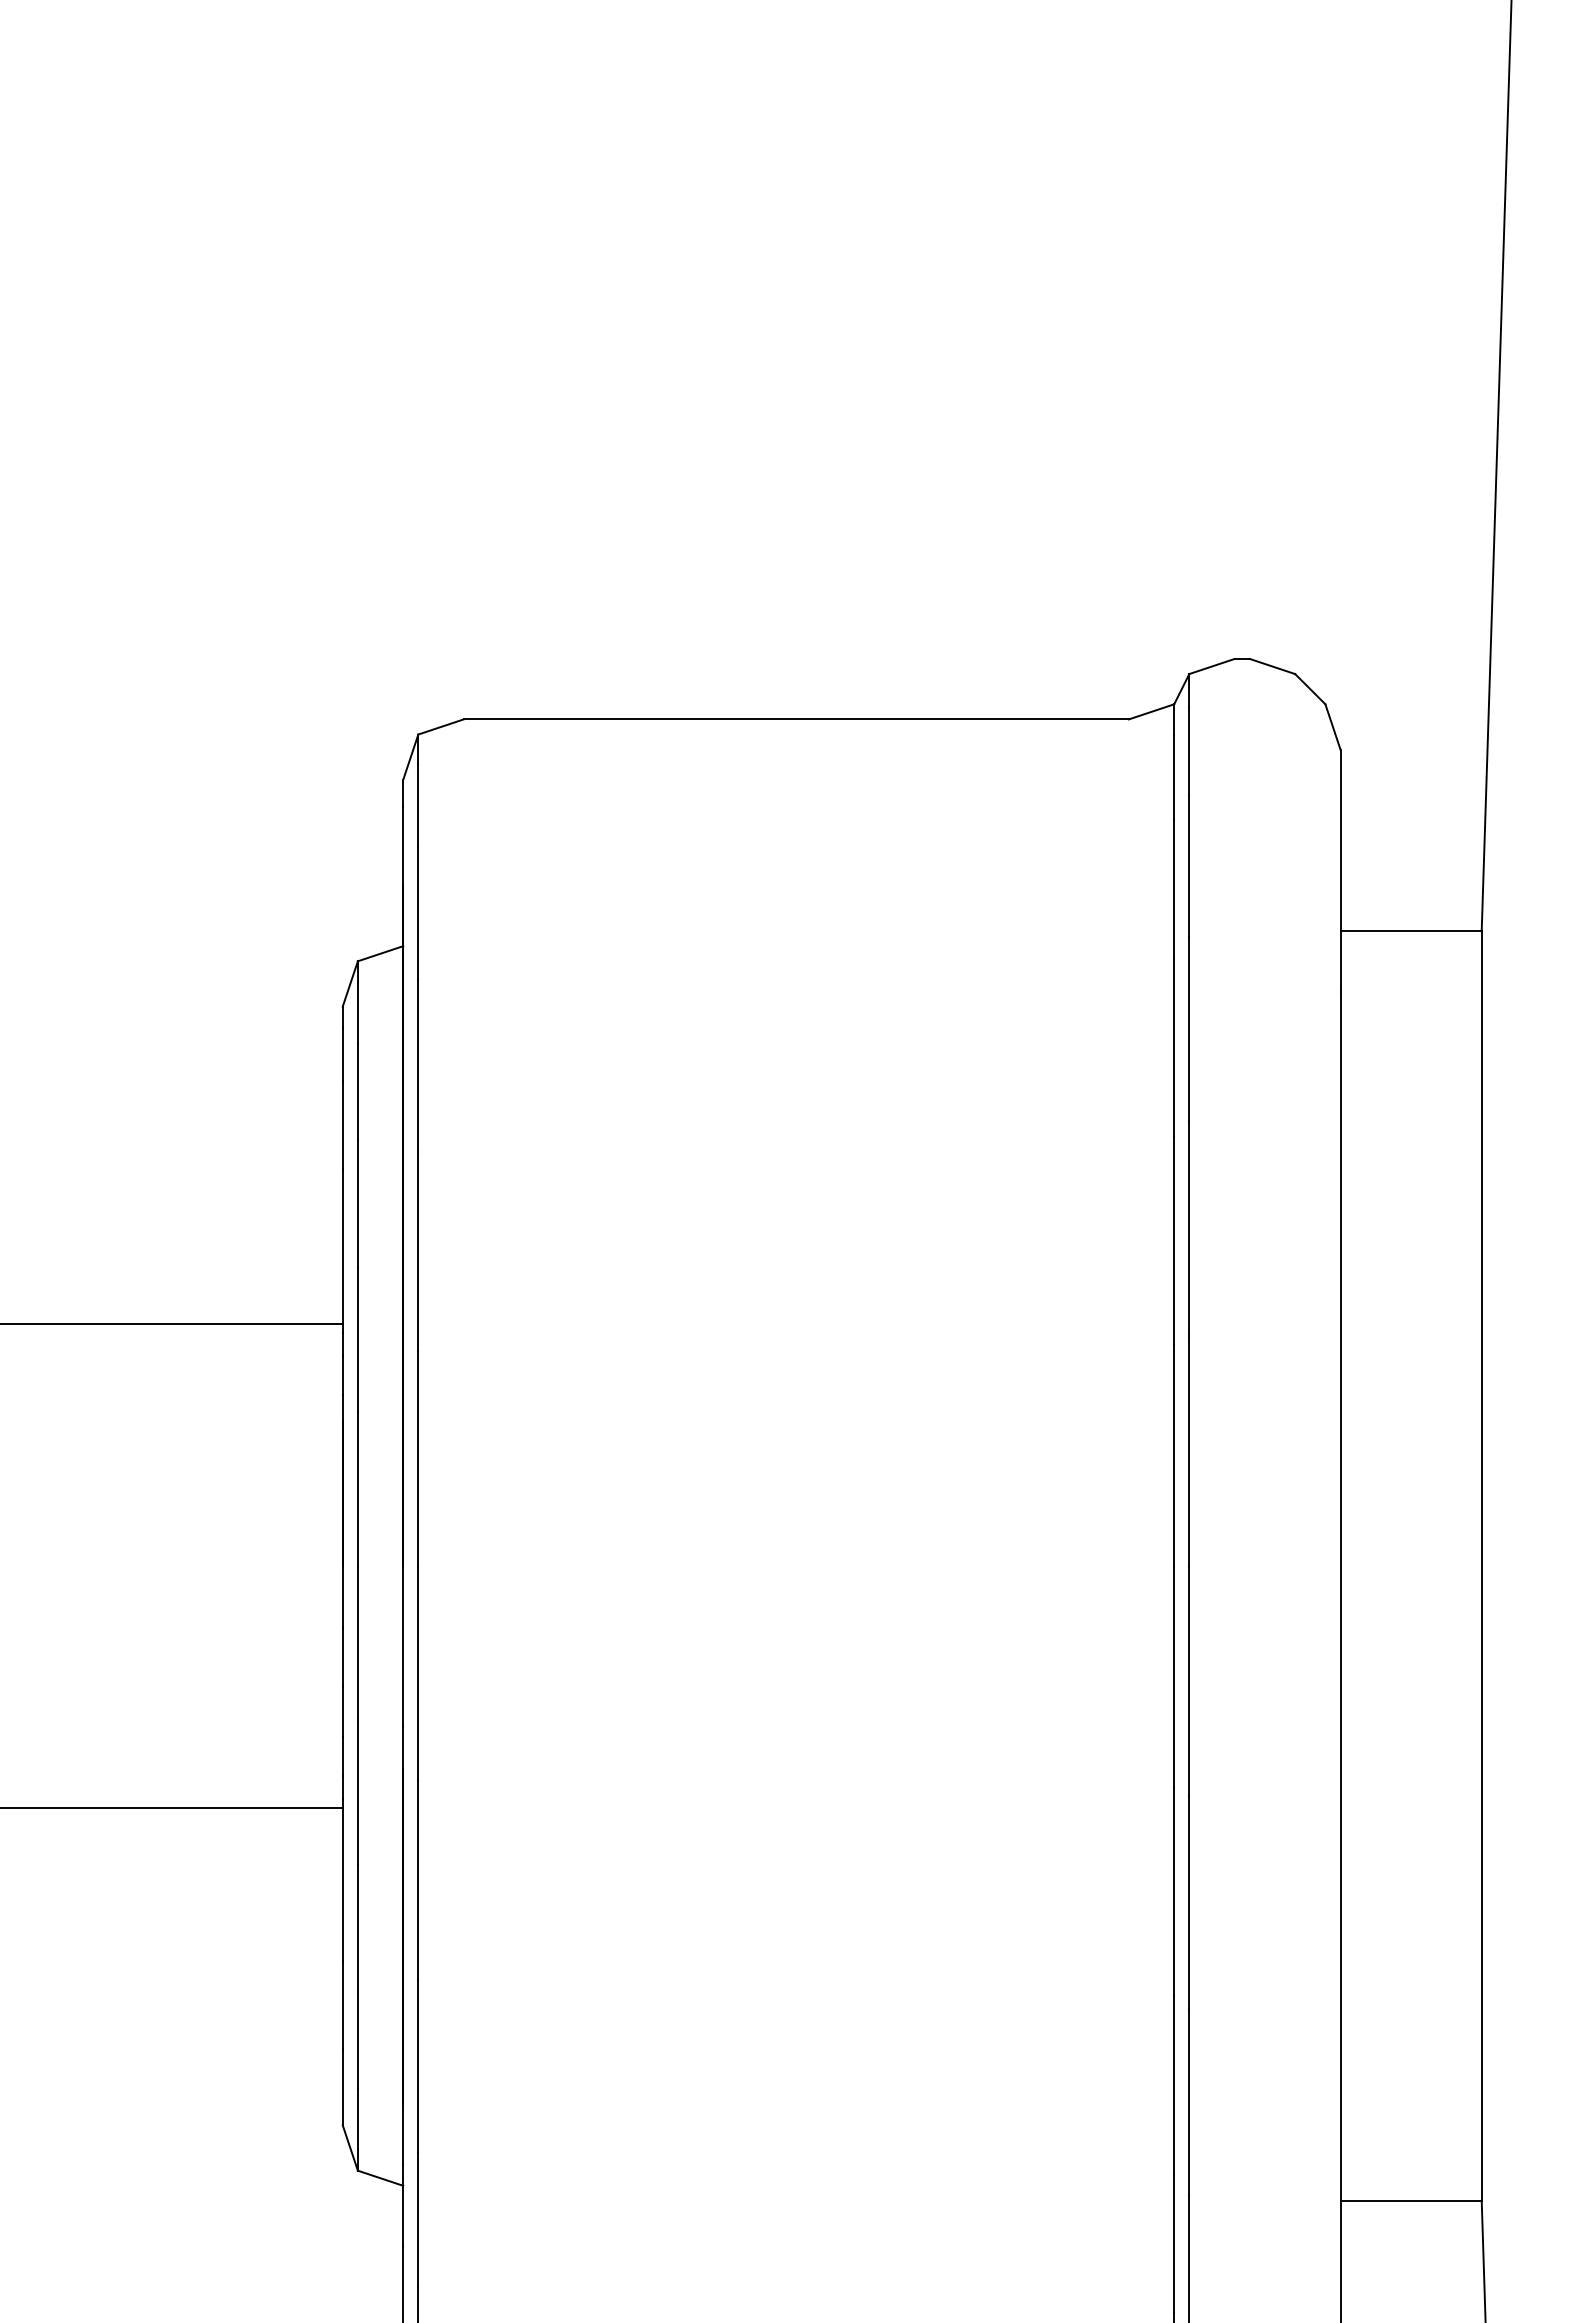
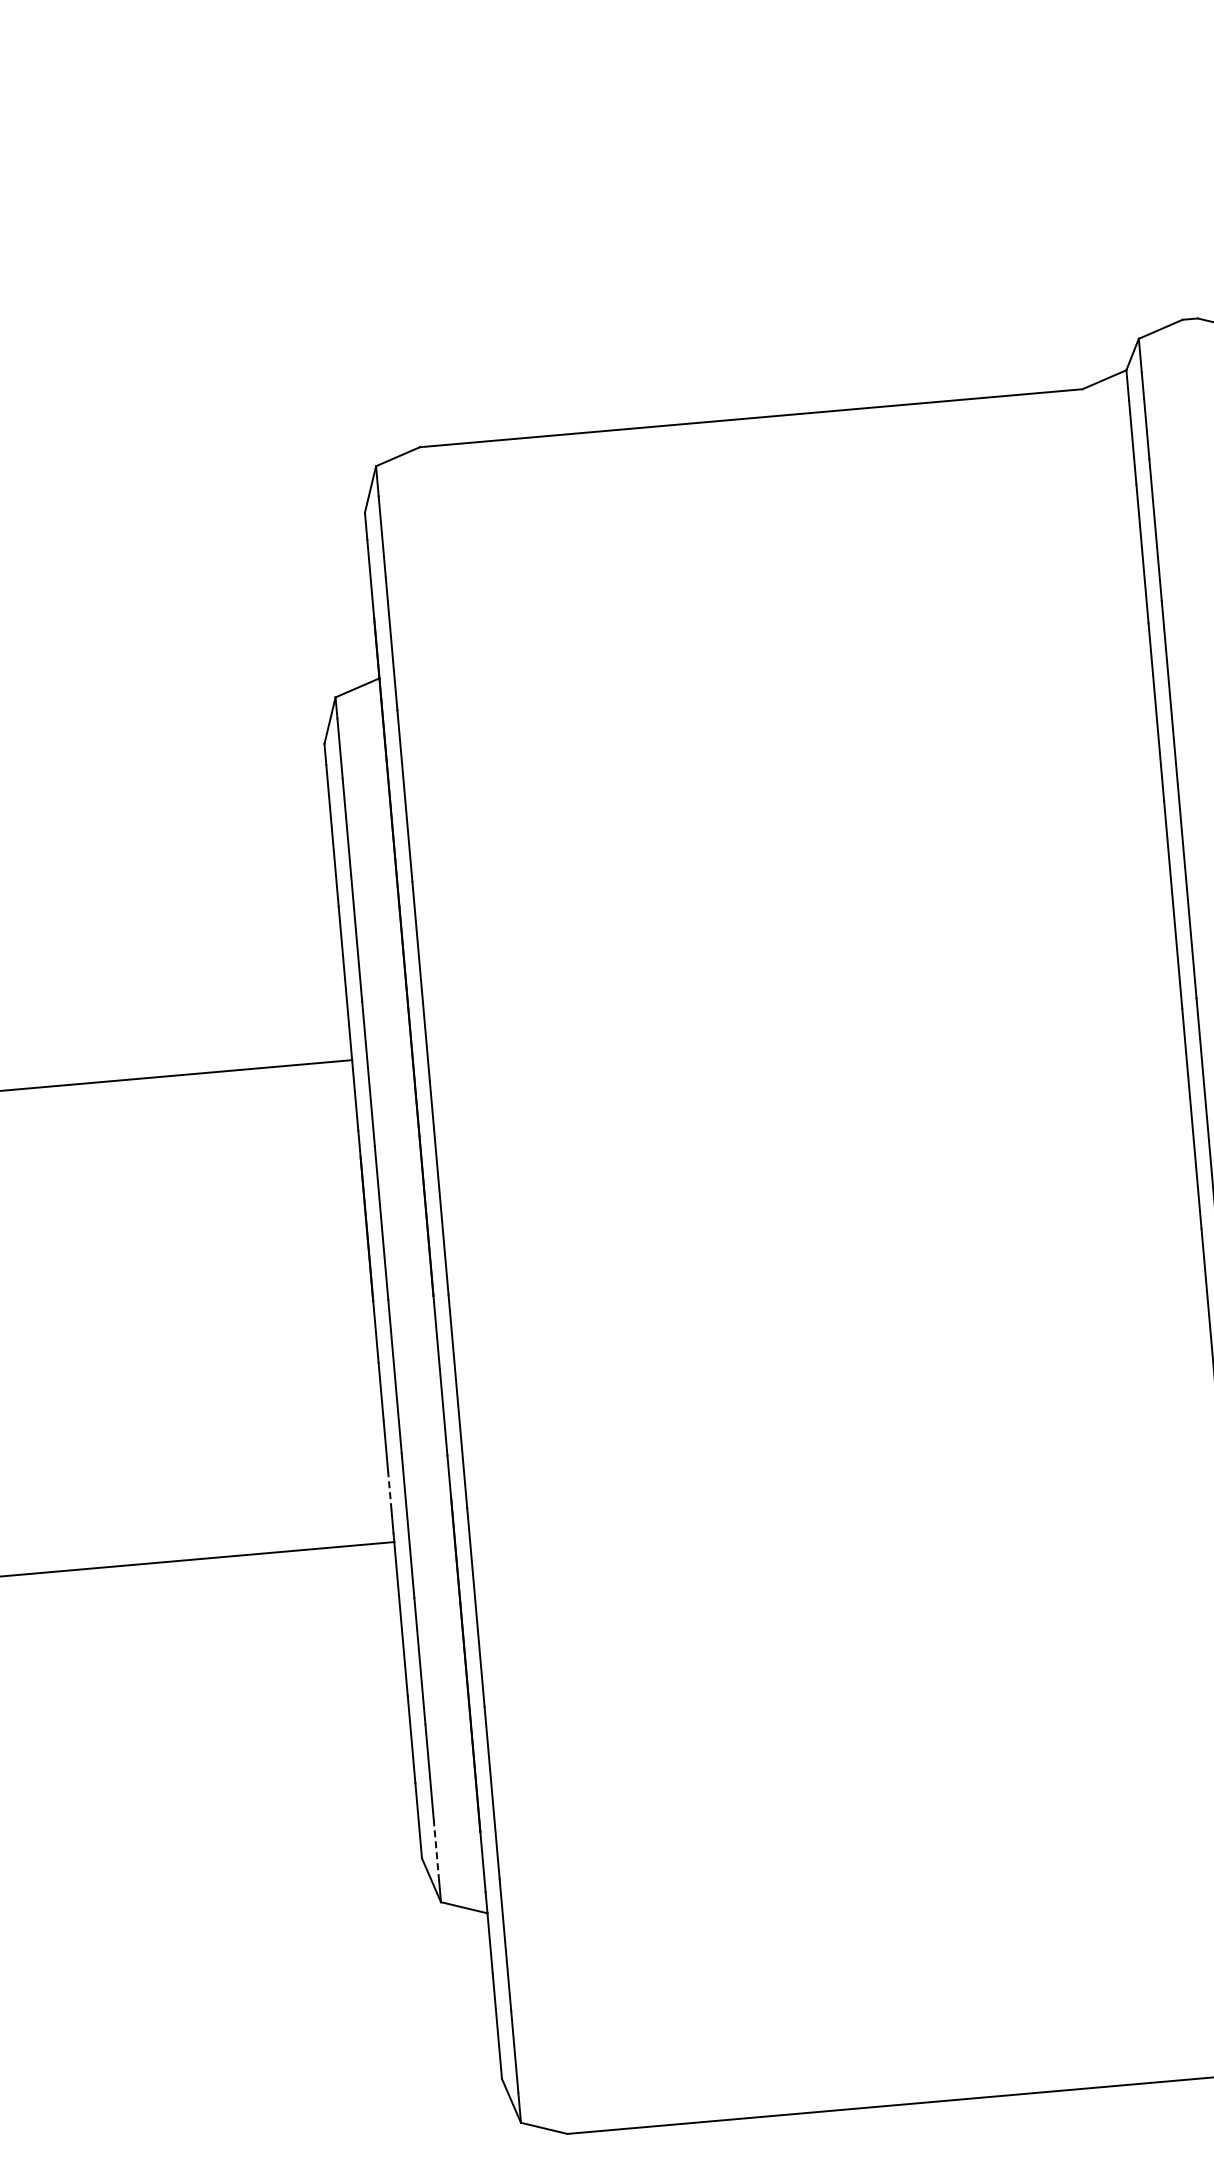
line: (342, 1755) -> (389, 1489), solid -> dashed
line: (357, 2118) -> (436, 1850), solid -> dashed

